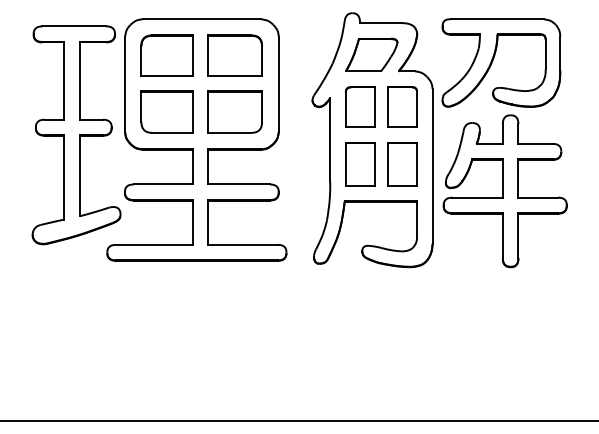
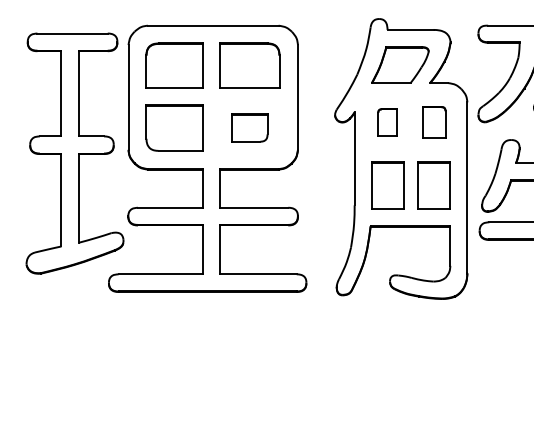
part: (360, 106) -> (387, 121), size x0.6
part: (402, 106) -> (434, 121), size x0.7
part: (234, 111) -> (249, 127), size x0.6

